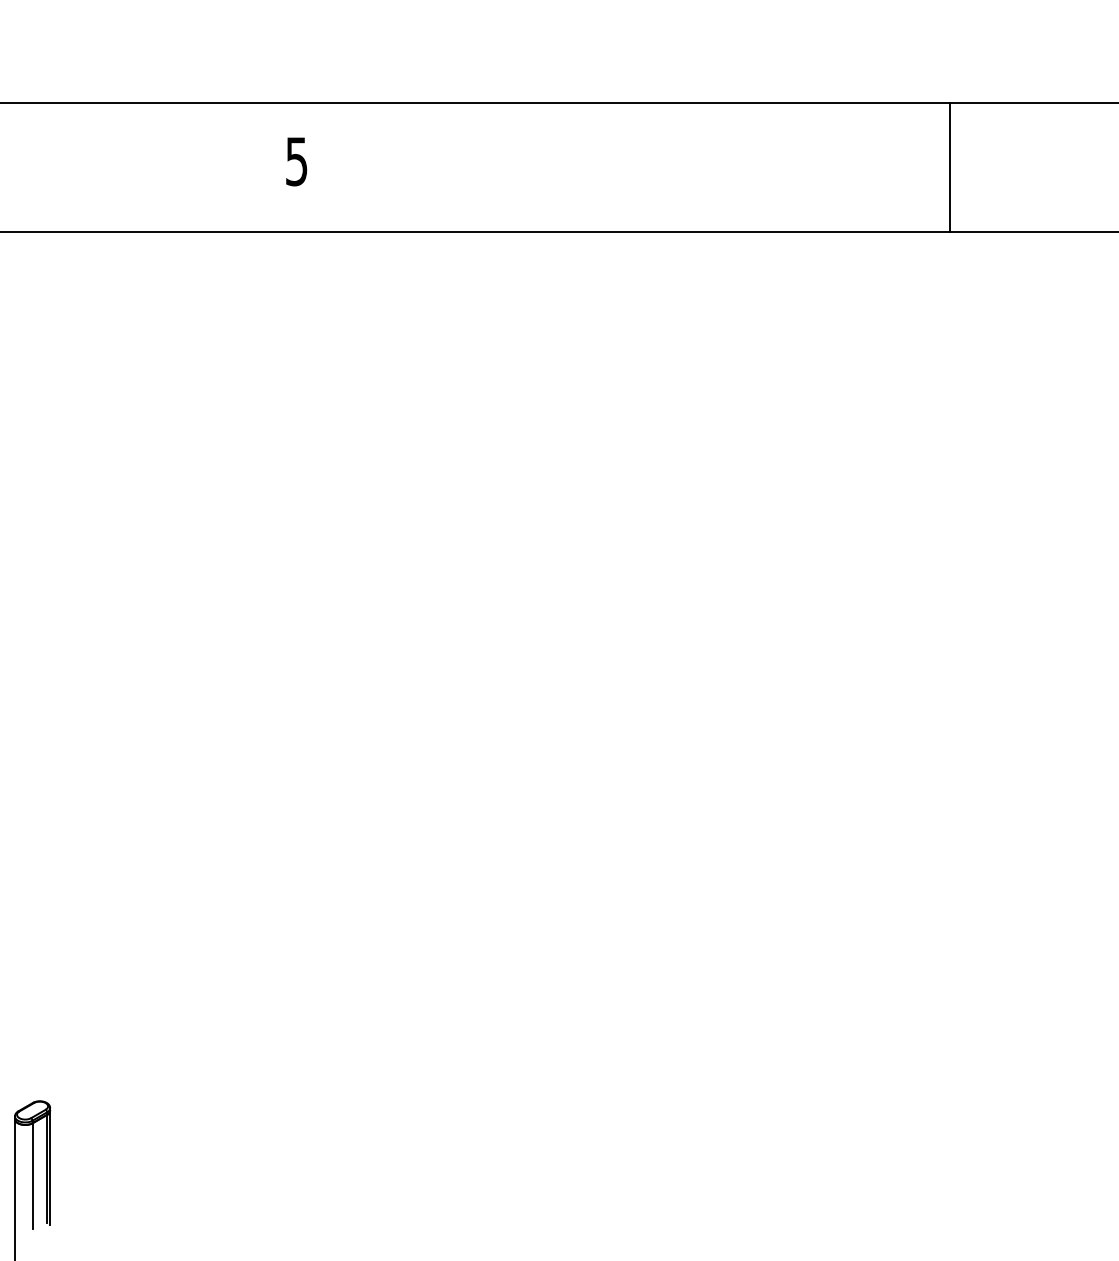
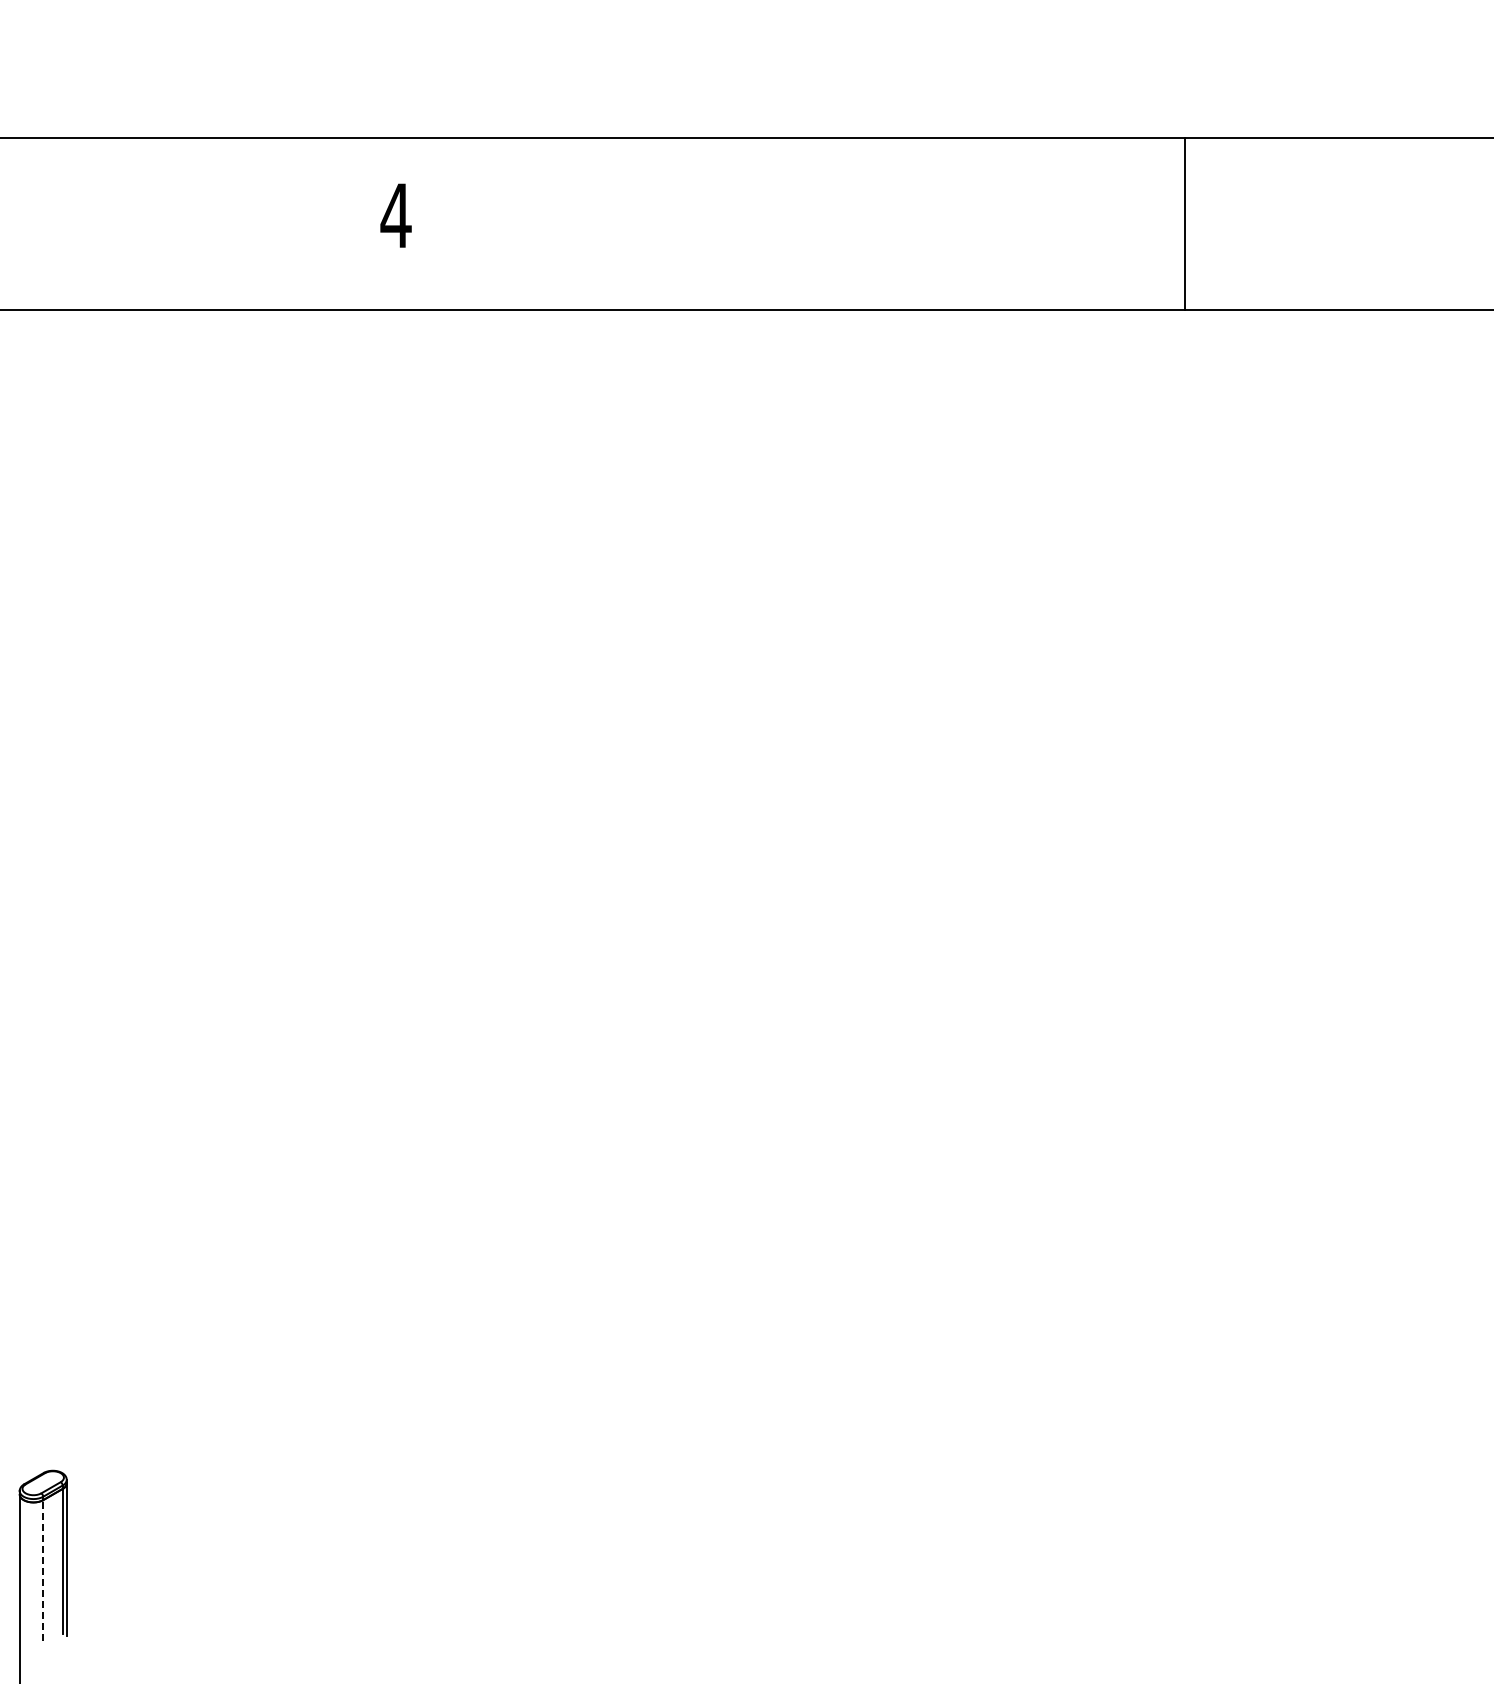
text: (296, 161) -> (395, 215), 5 -> 4
line: (950, 167) -> (1185, 223), moved
line: (32, 1175) -> (43, 1570), solid -> dashed

